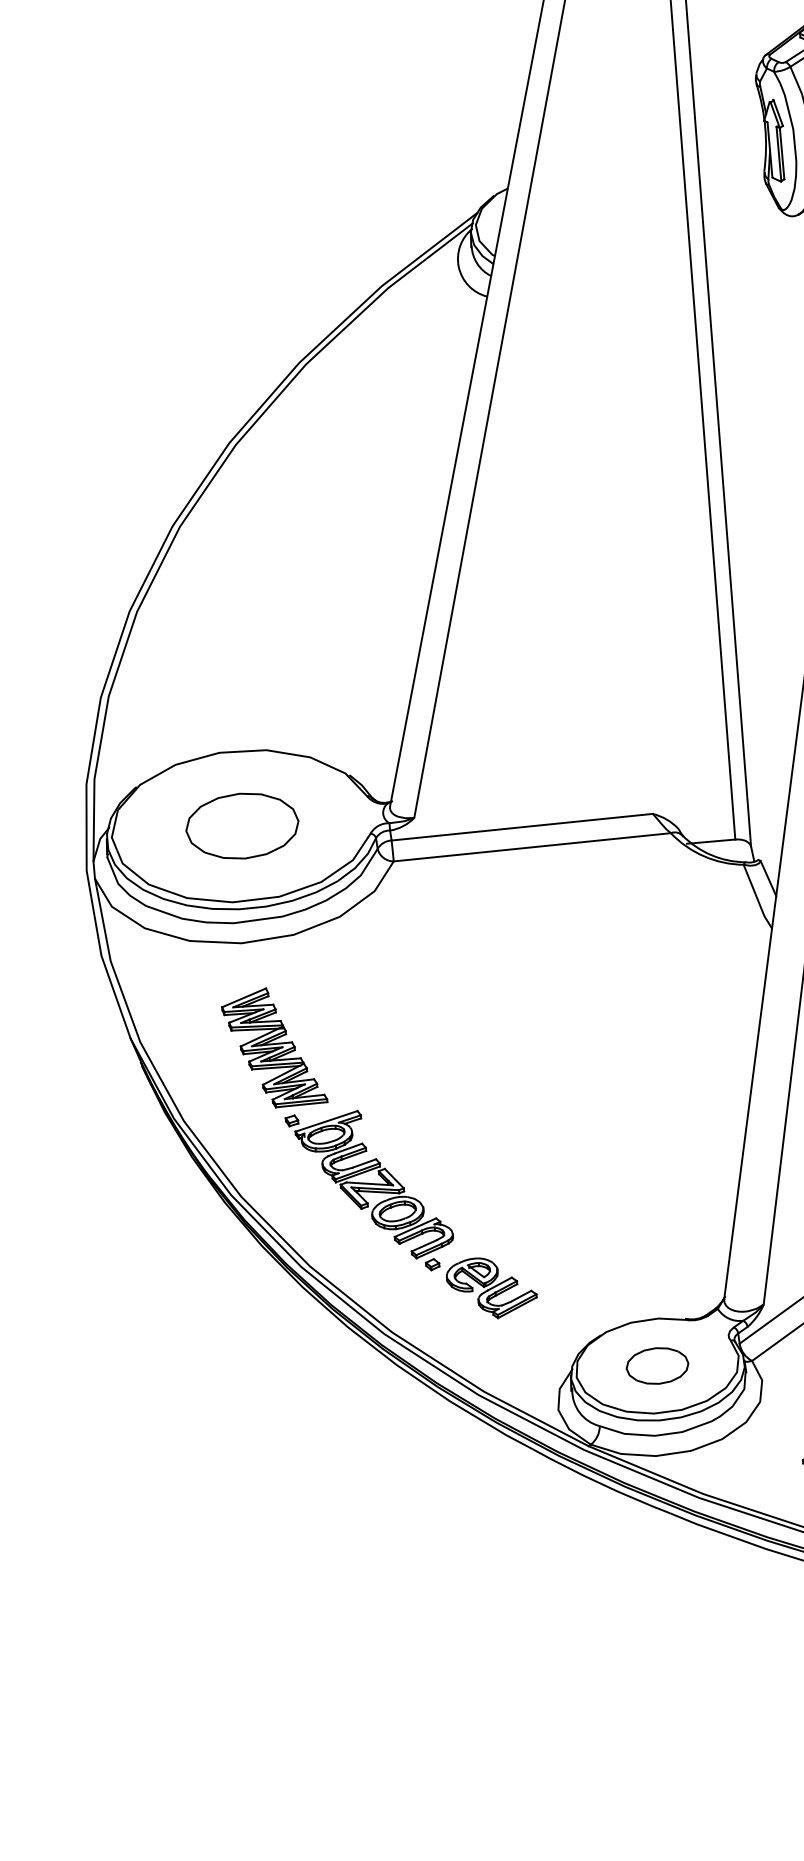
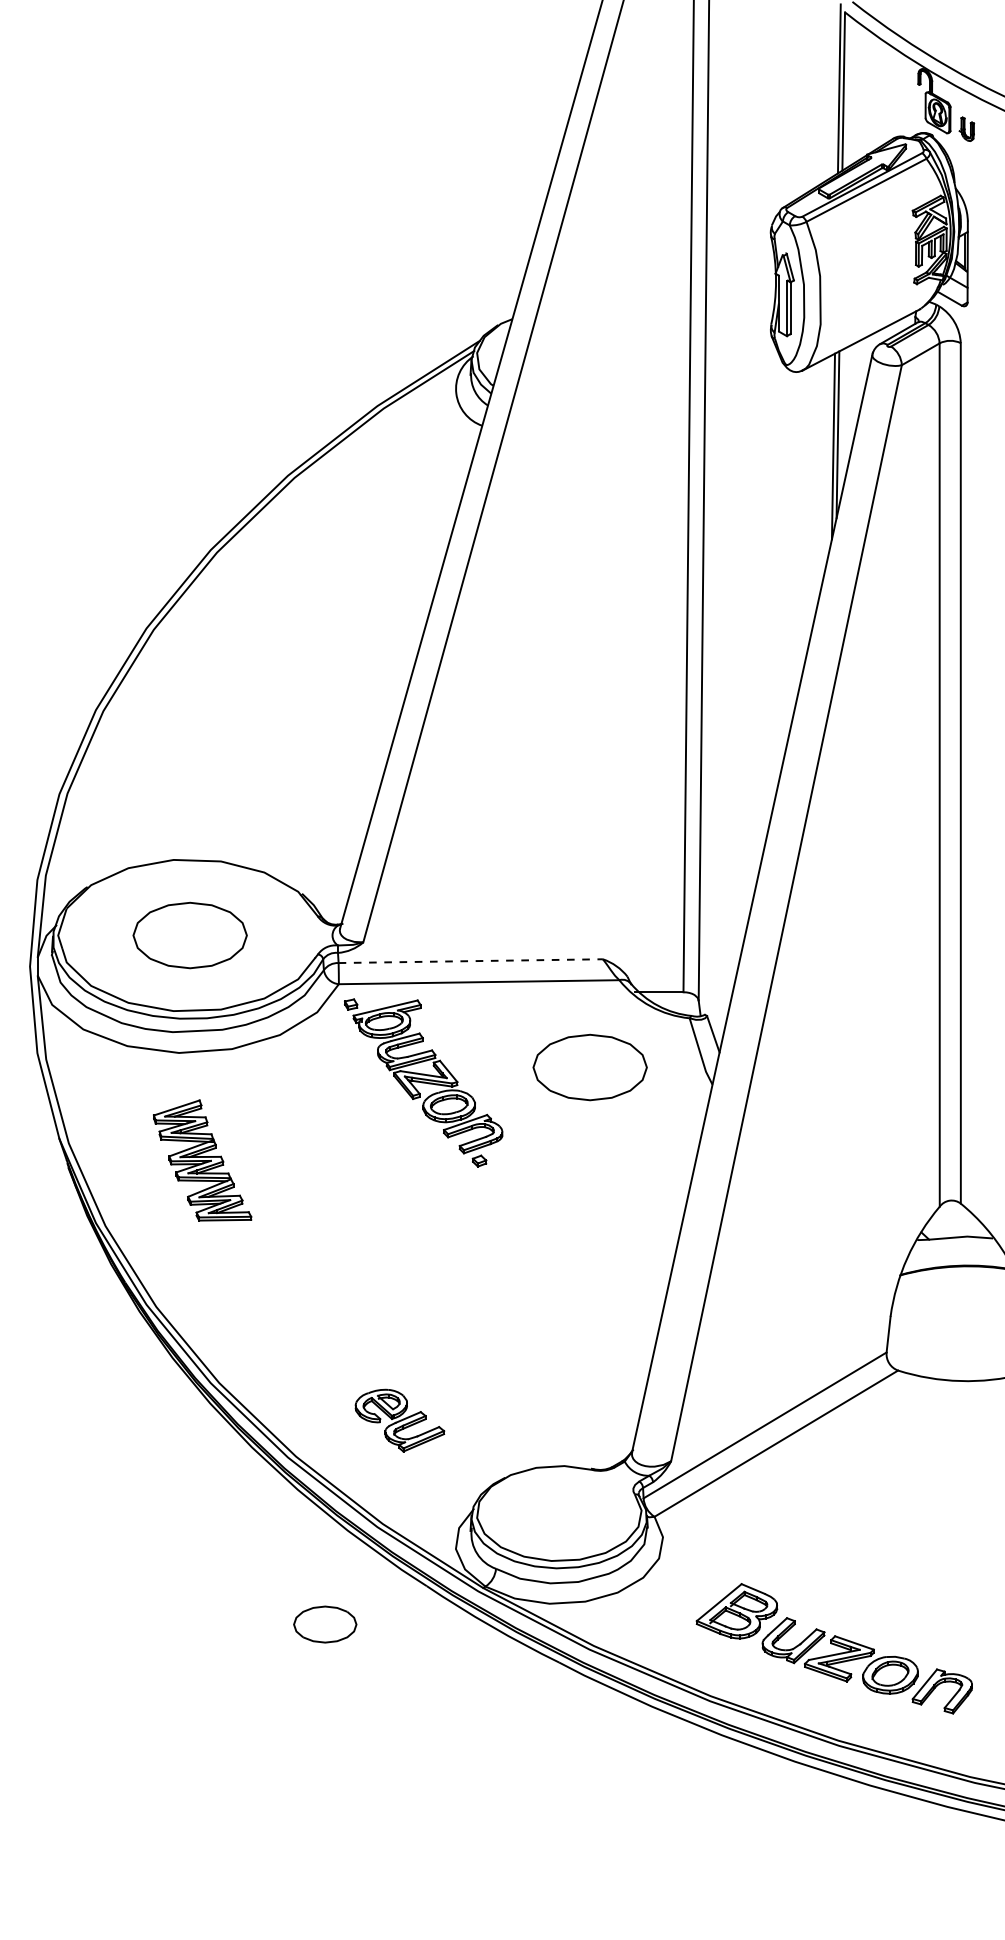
line: (522, 827) -> (471, 961), solid -> dashed
part: (648, 922) -> (589, 1067), added
part: (370, 1191) -> (423, 1082), moved
part: (657, 1365) -> (325, 1624), moved

